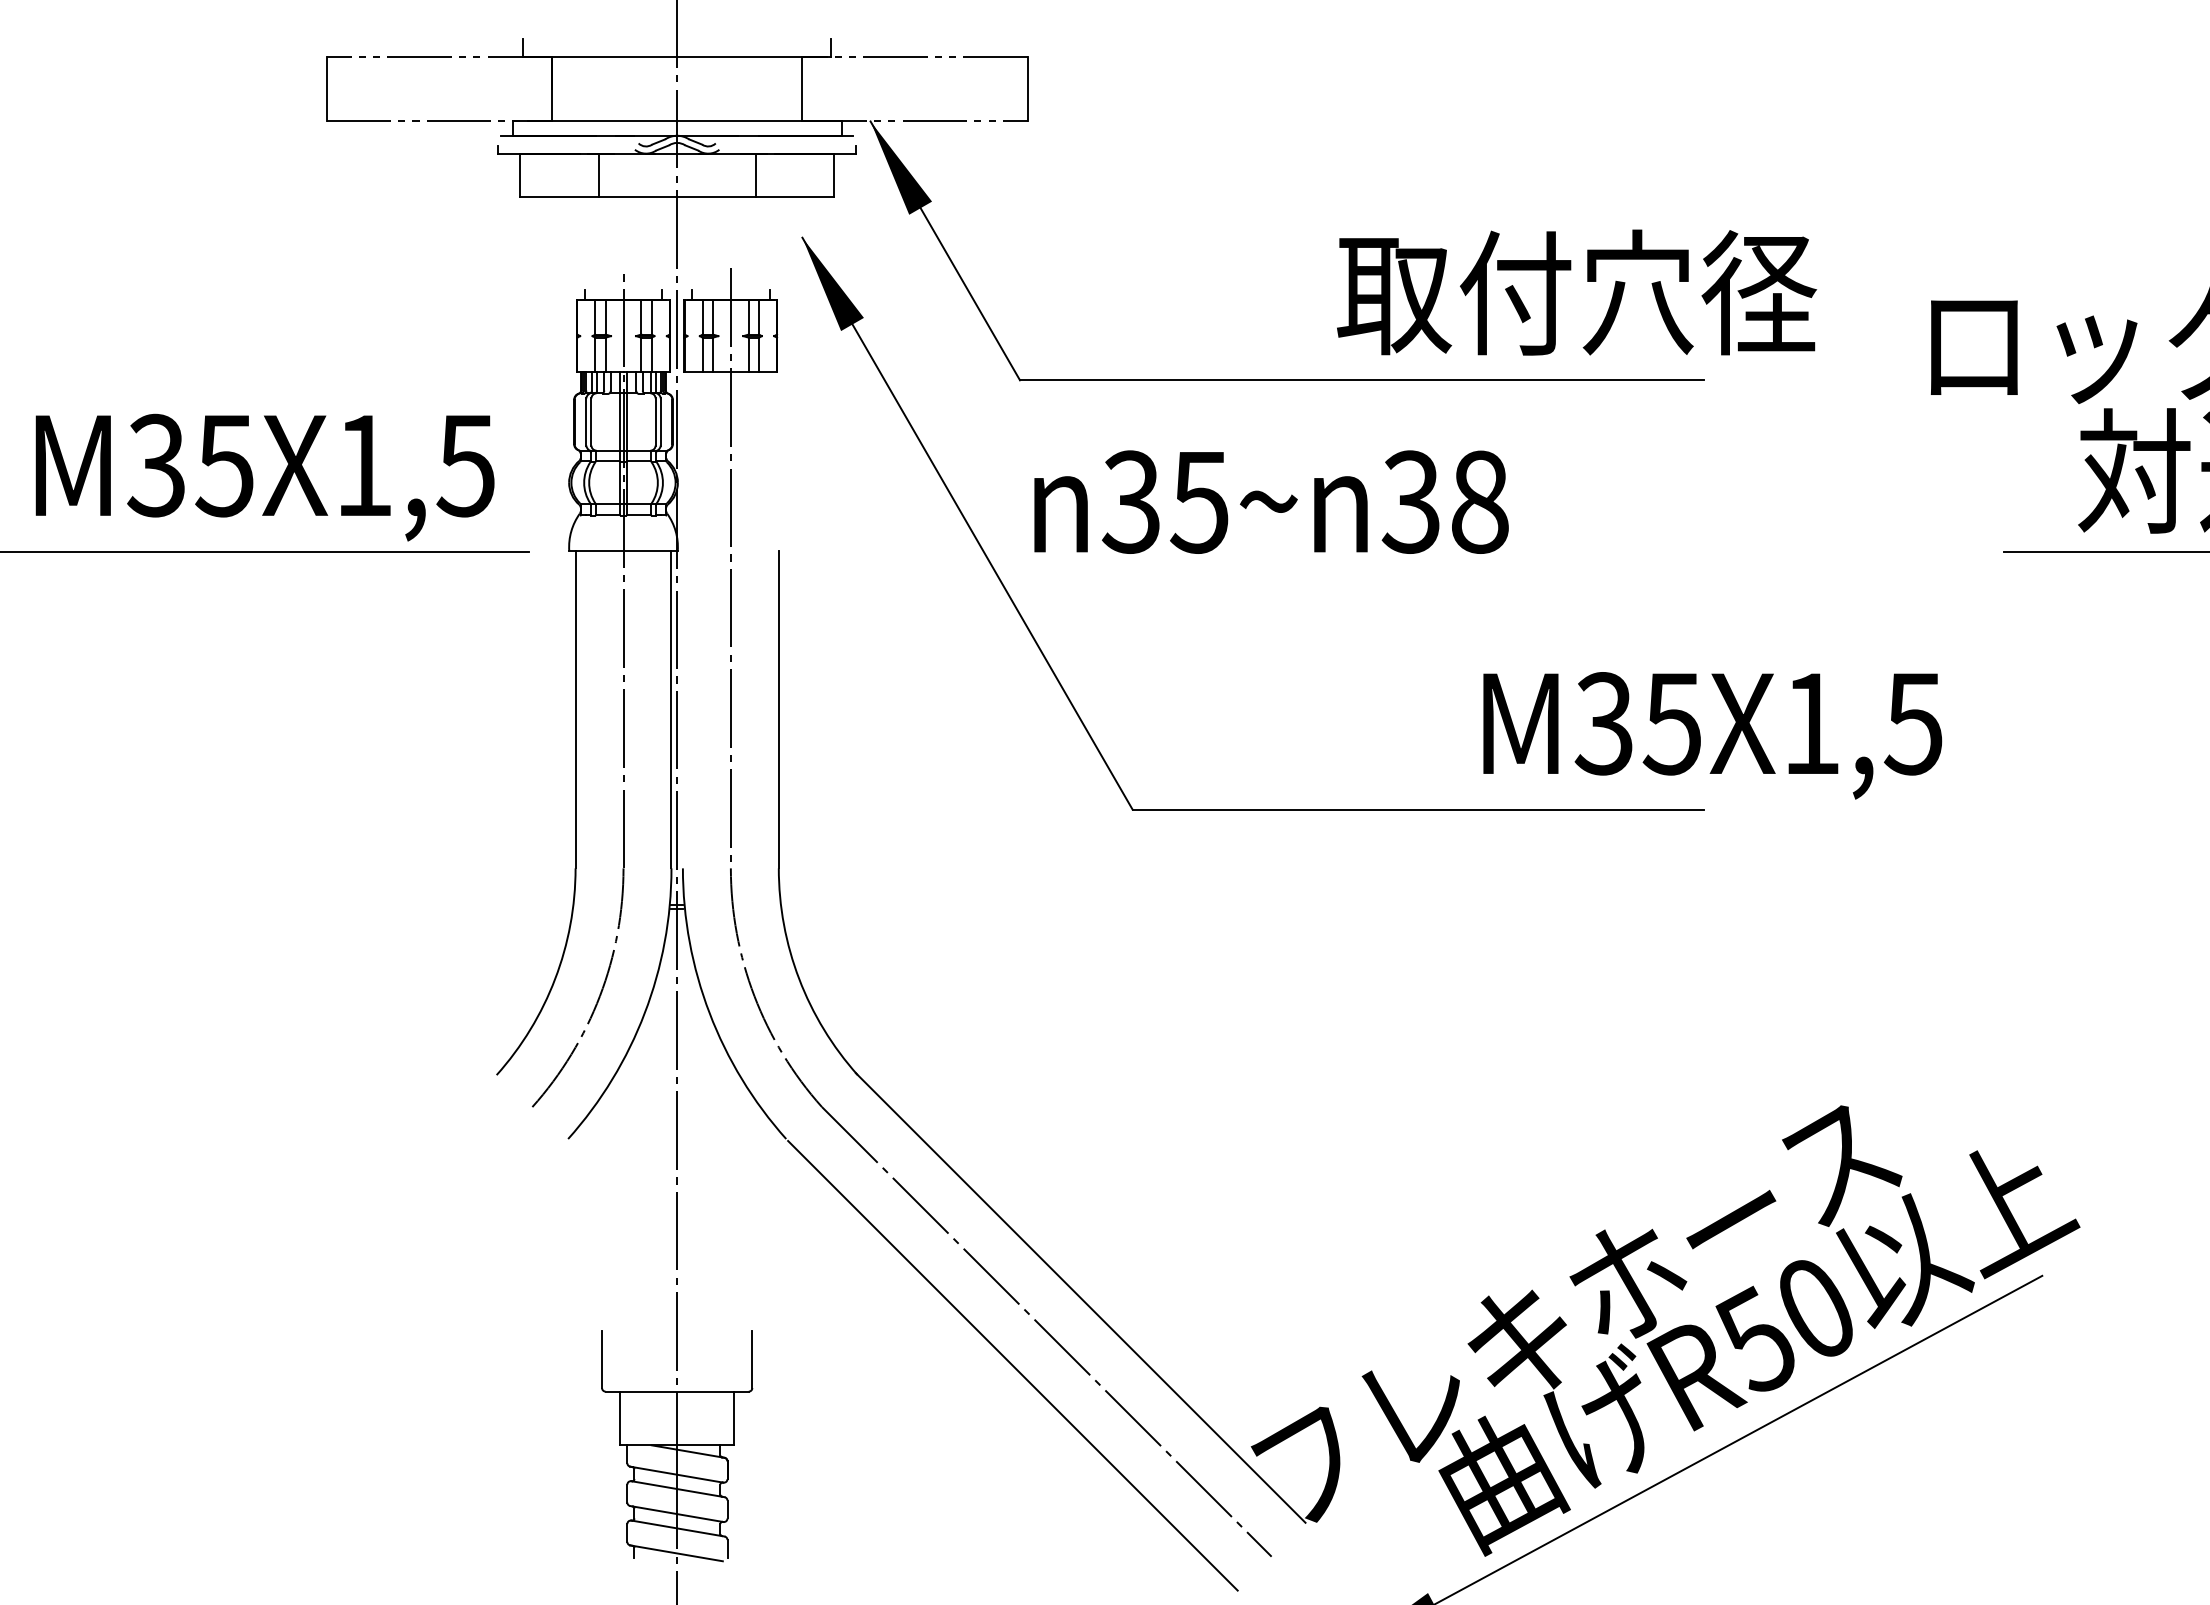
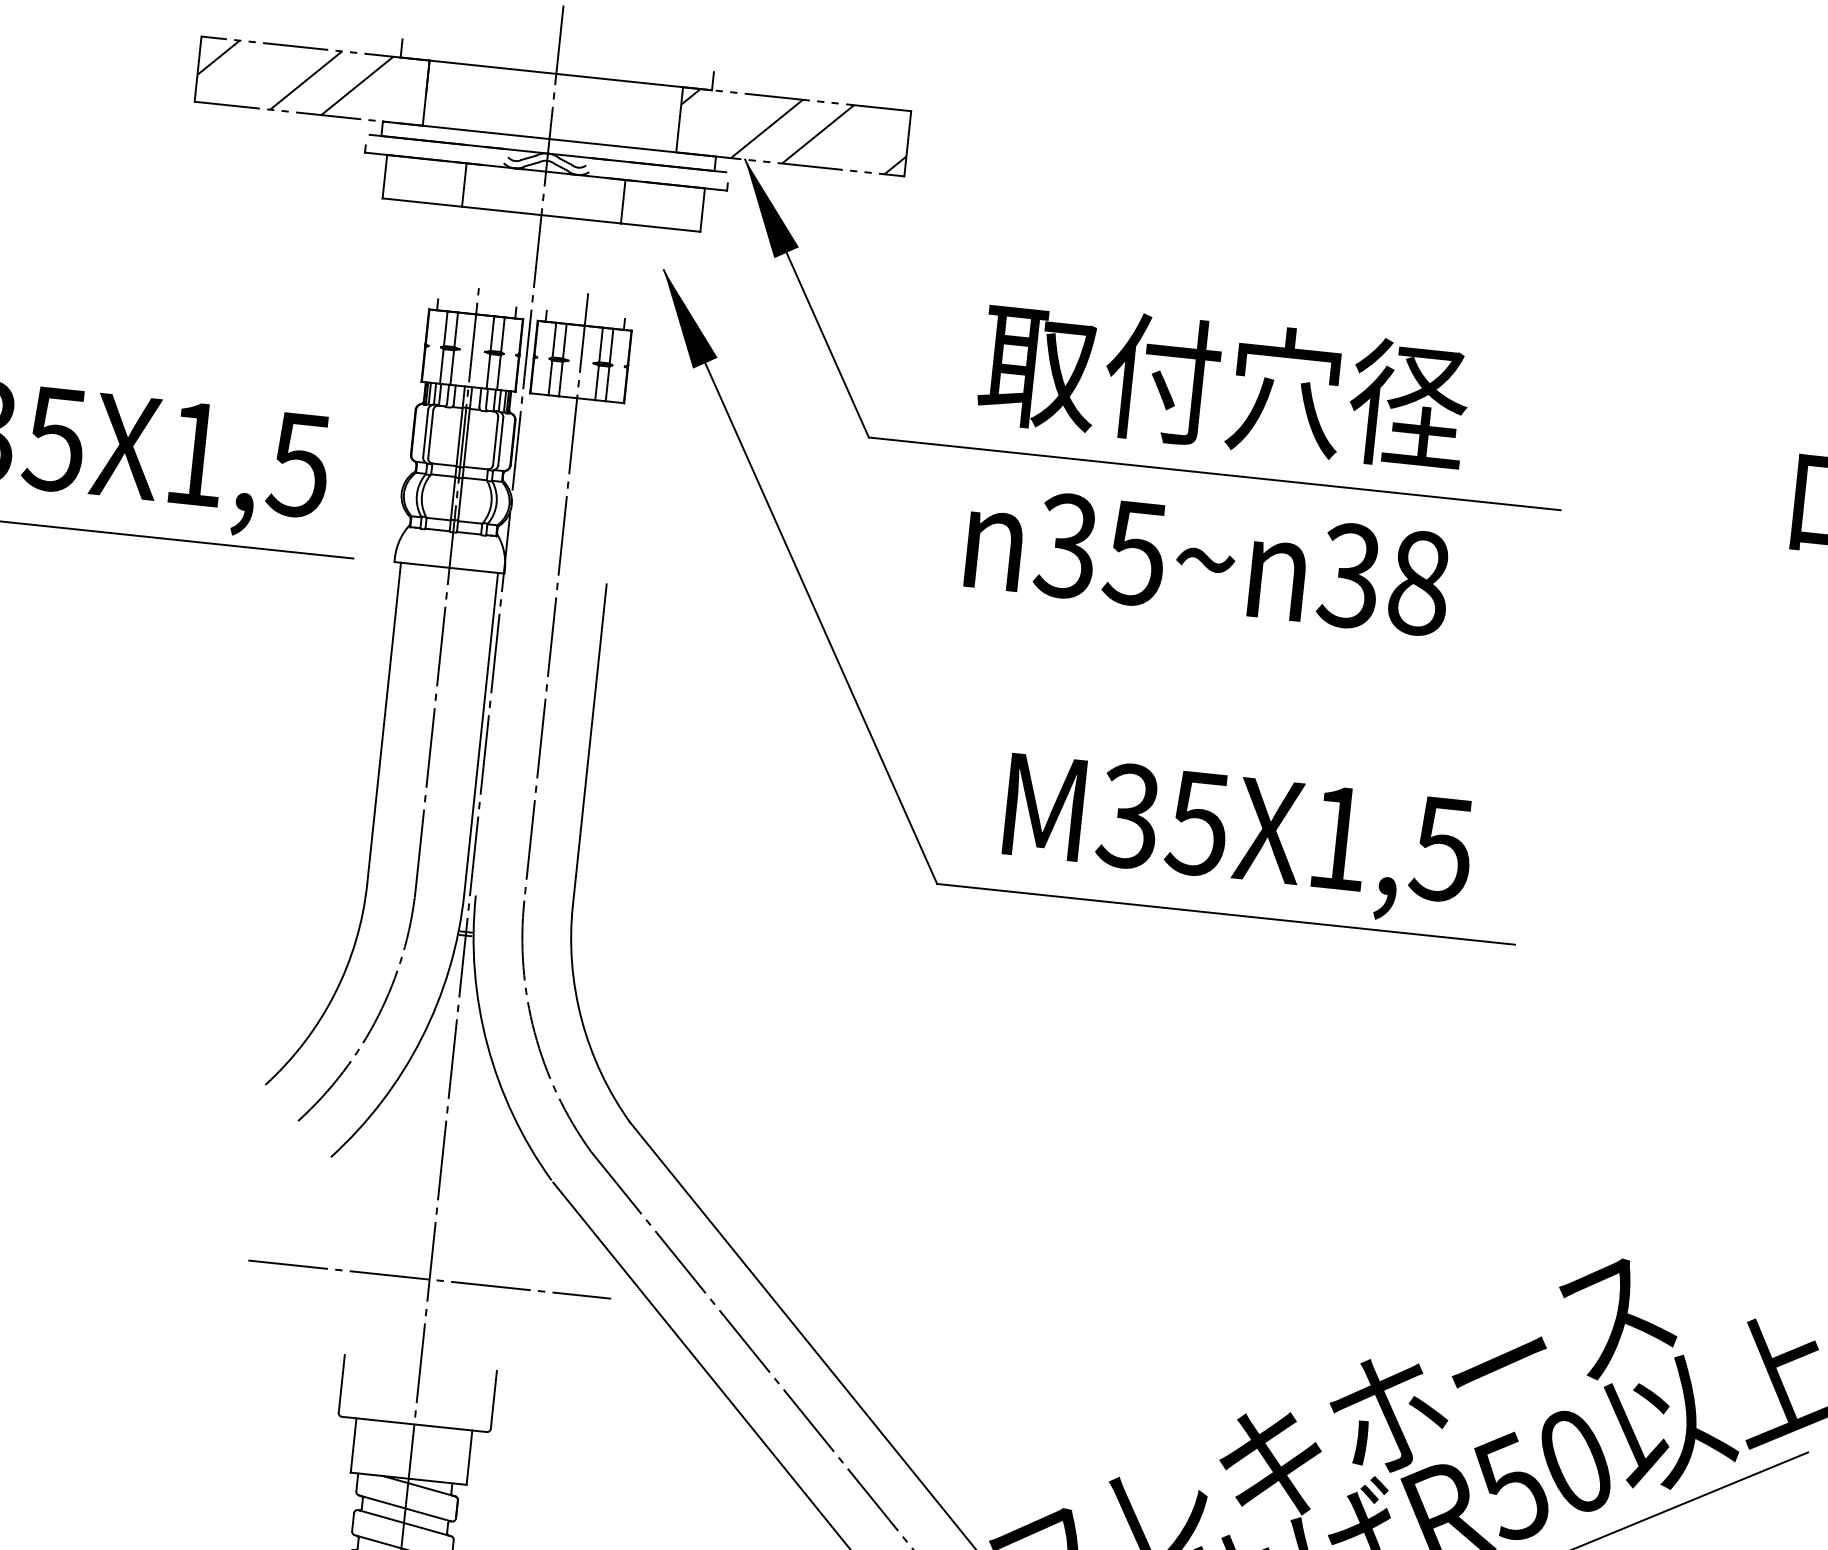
hatch: (421, 89) -> (294, 79), added
hatch: (914, 89) -> (793, 131), added
text: (1577, 292) -> (1224, 385), moved
text: (1271, 501) -> (1208, 560), moved
text: (1712, 735) -> (1237, 839), moved
line: (677, 1248) -> (429, 1279), added

